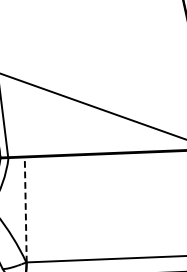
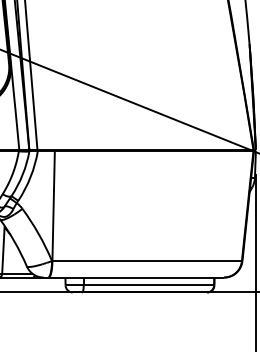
line: (25, 210) -> (53, 206), dashed -> solid

